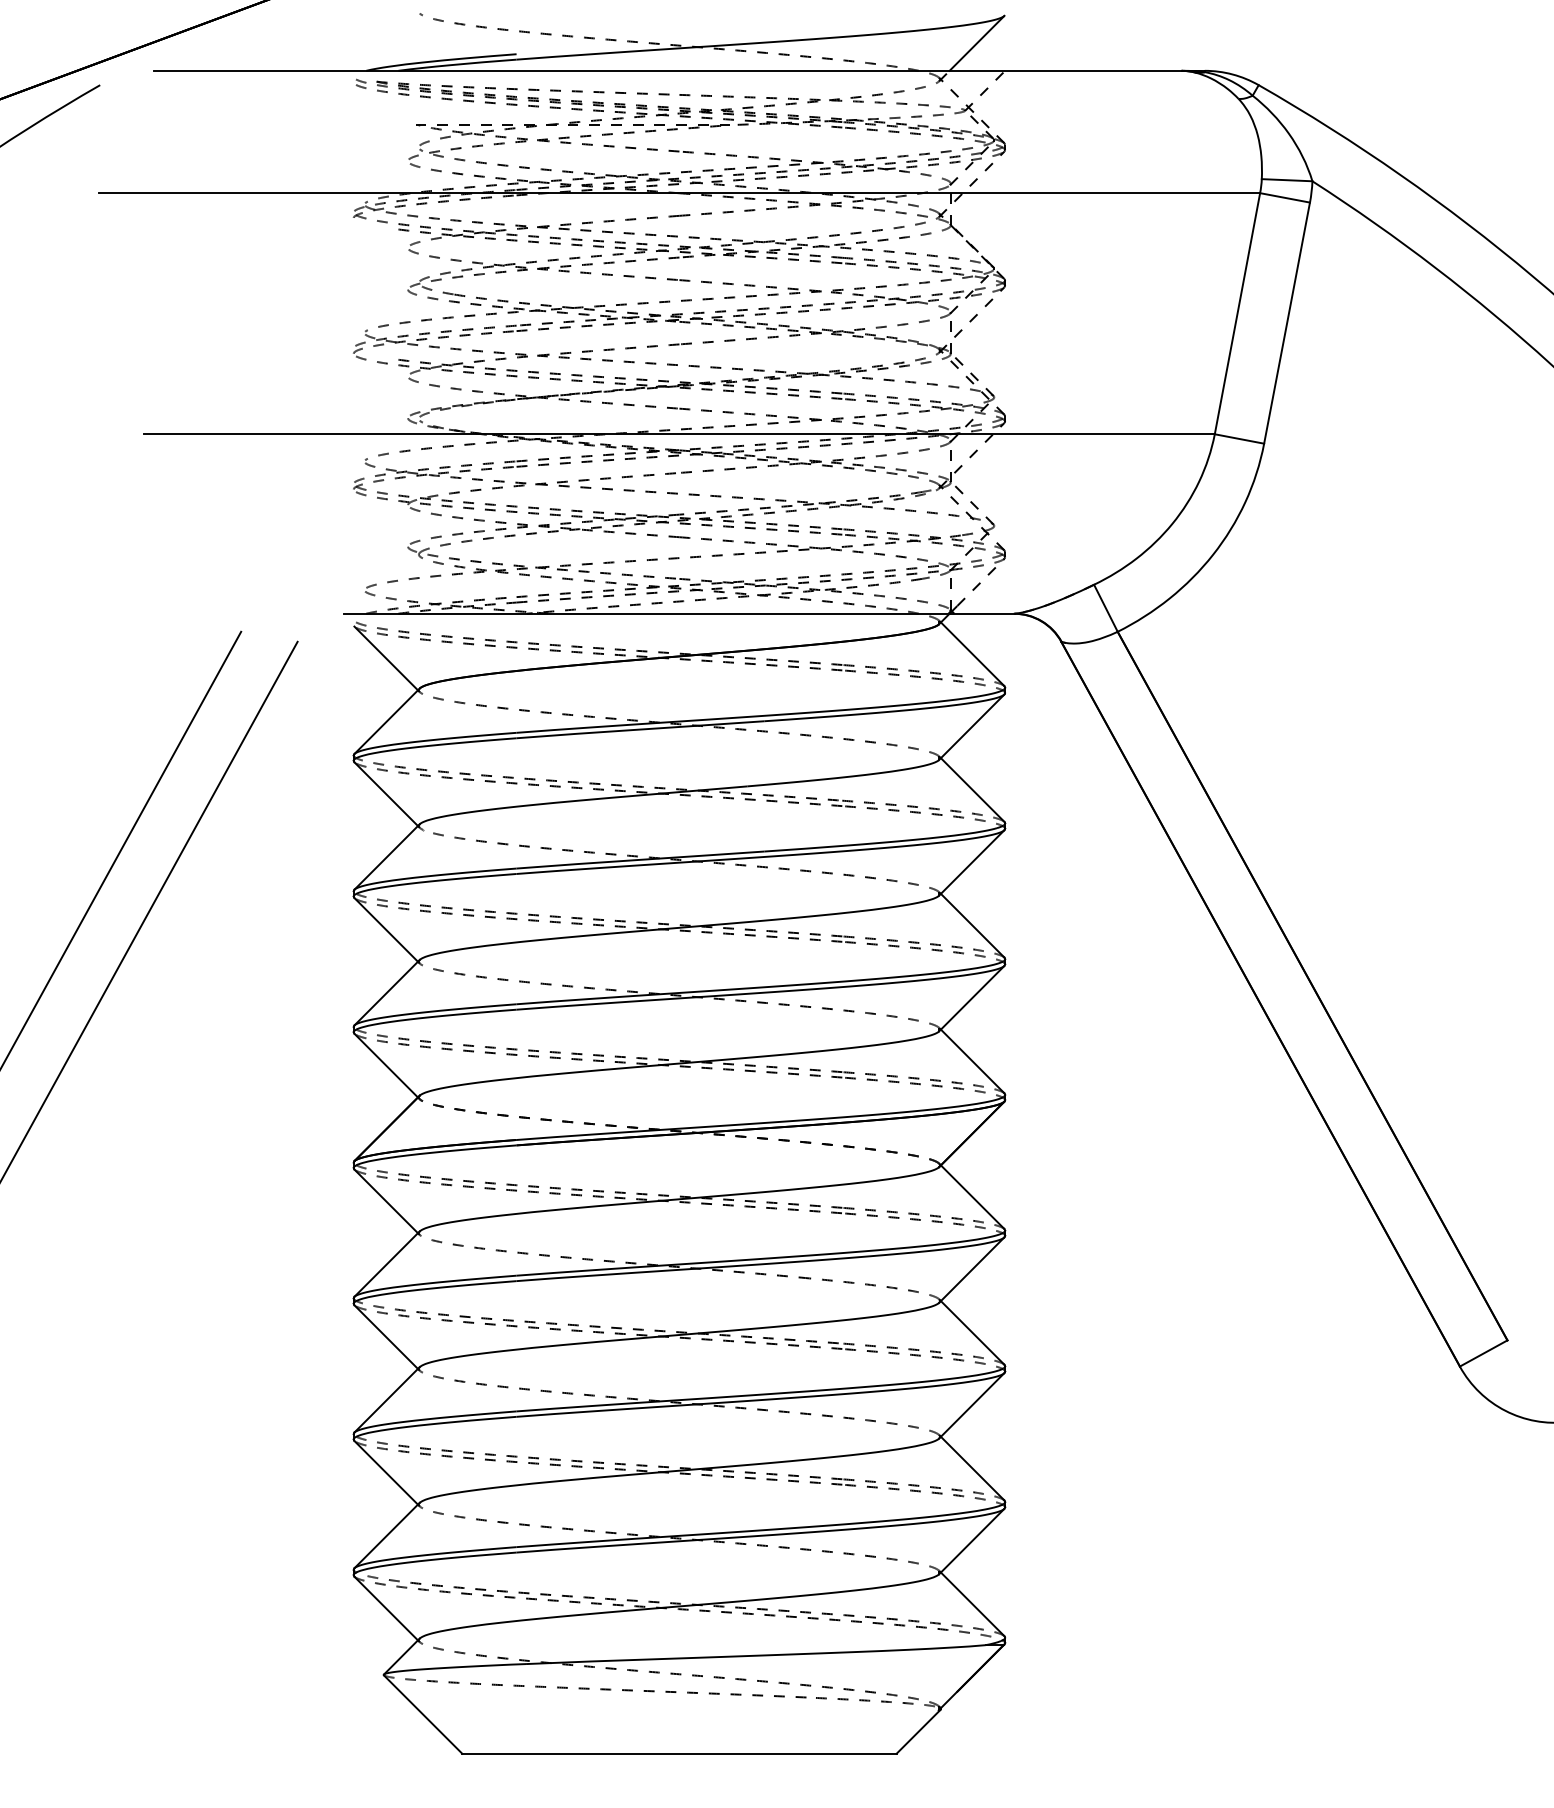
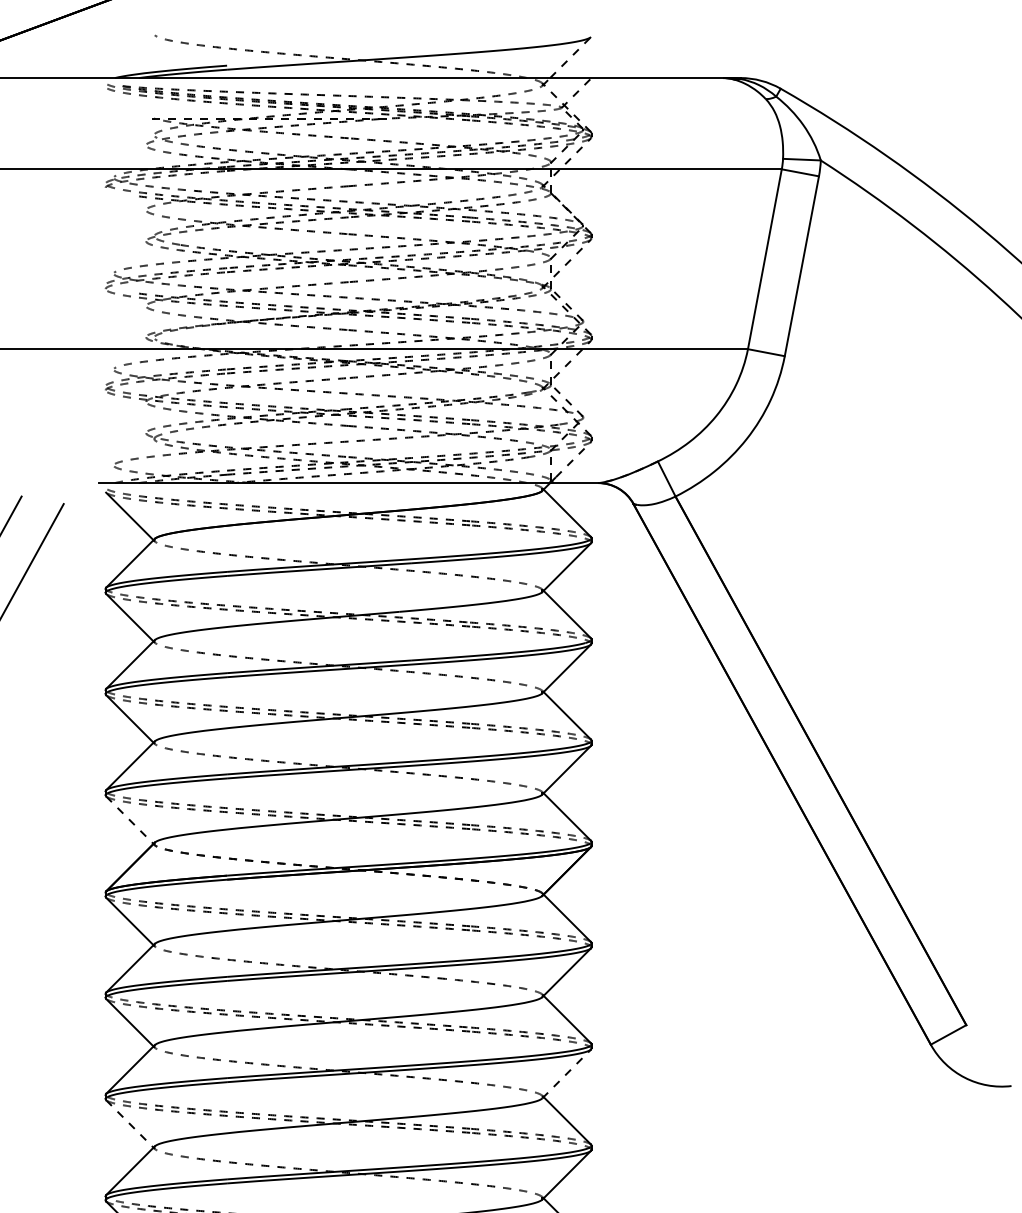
line: (977, 43) -> (570, 57), solid -> dashed
line: (386, 1065) -> (130, 820), solid -> dashed
line: (972, 1405) -> (567, 1073), solid -> dashed
line: (386, 1473) -> (130, 1124), solid -> dashed

